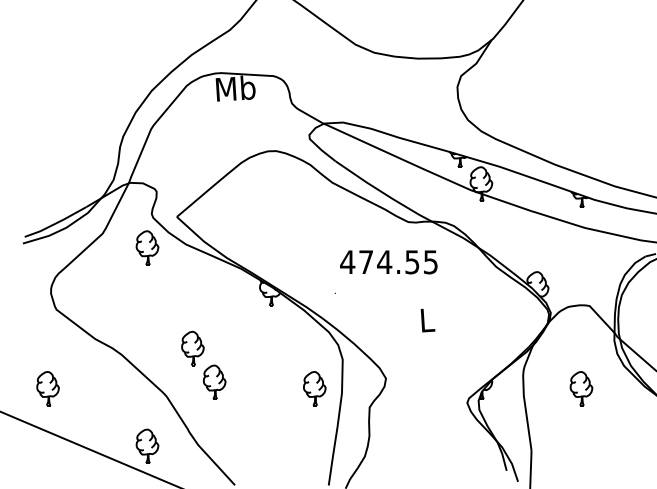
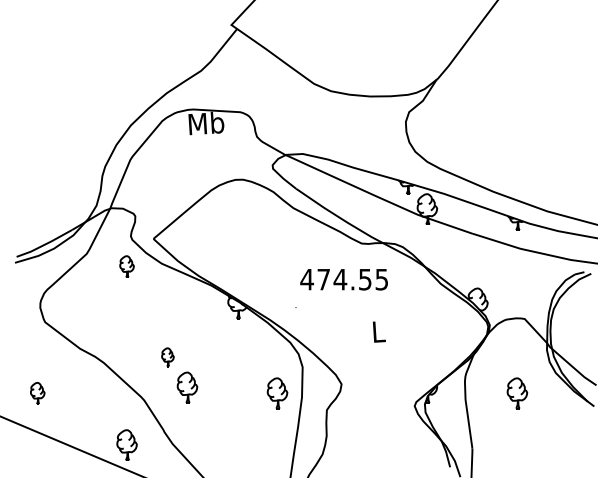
part: (146, 247) -> (126, 266), size x0.7
part: (192, 348) -> (167, 357), size x0.6
part: (47, 388) -> (37, 393), size x0.7

